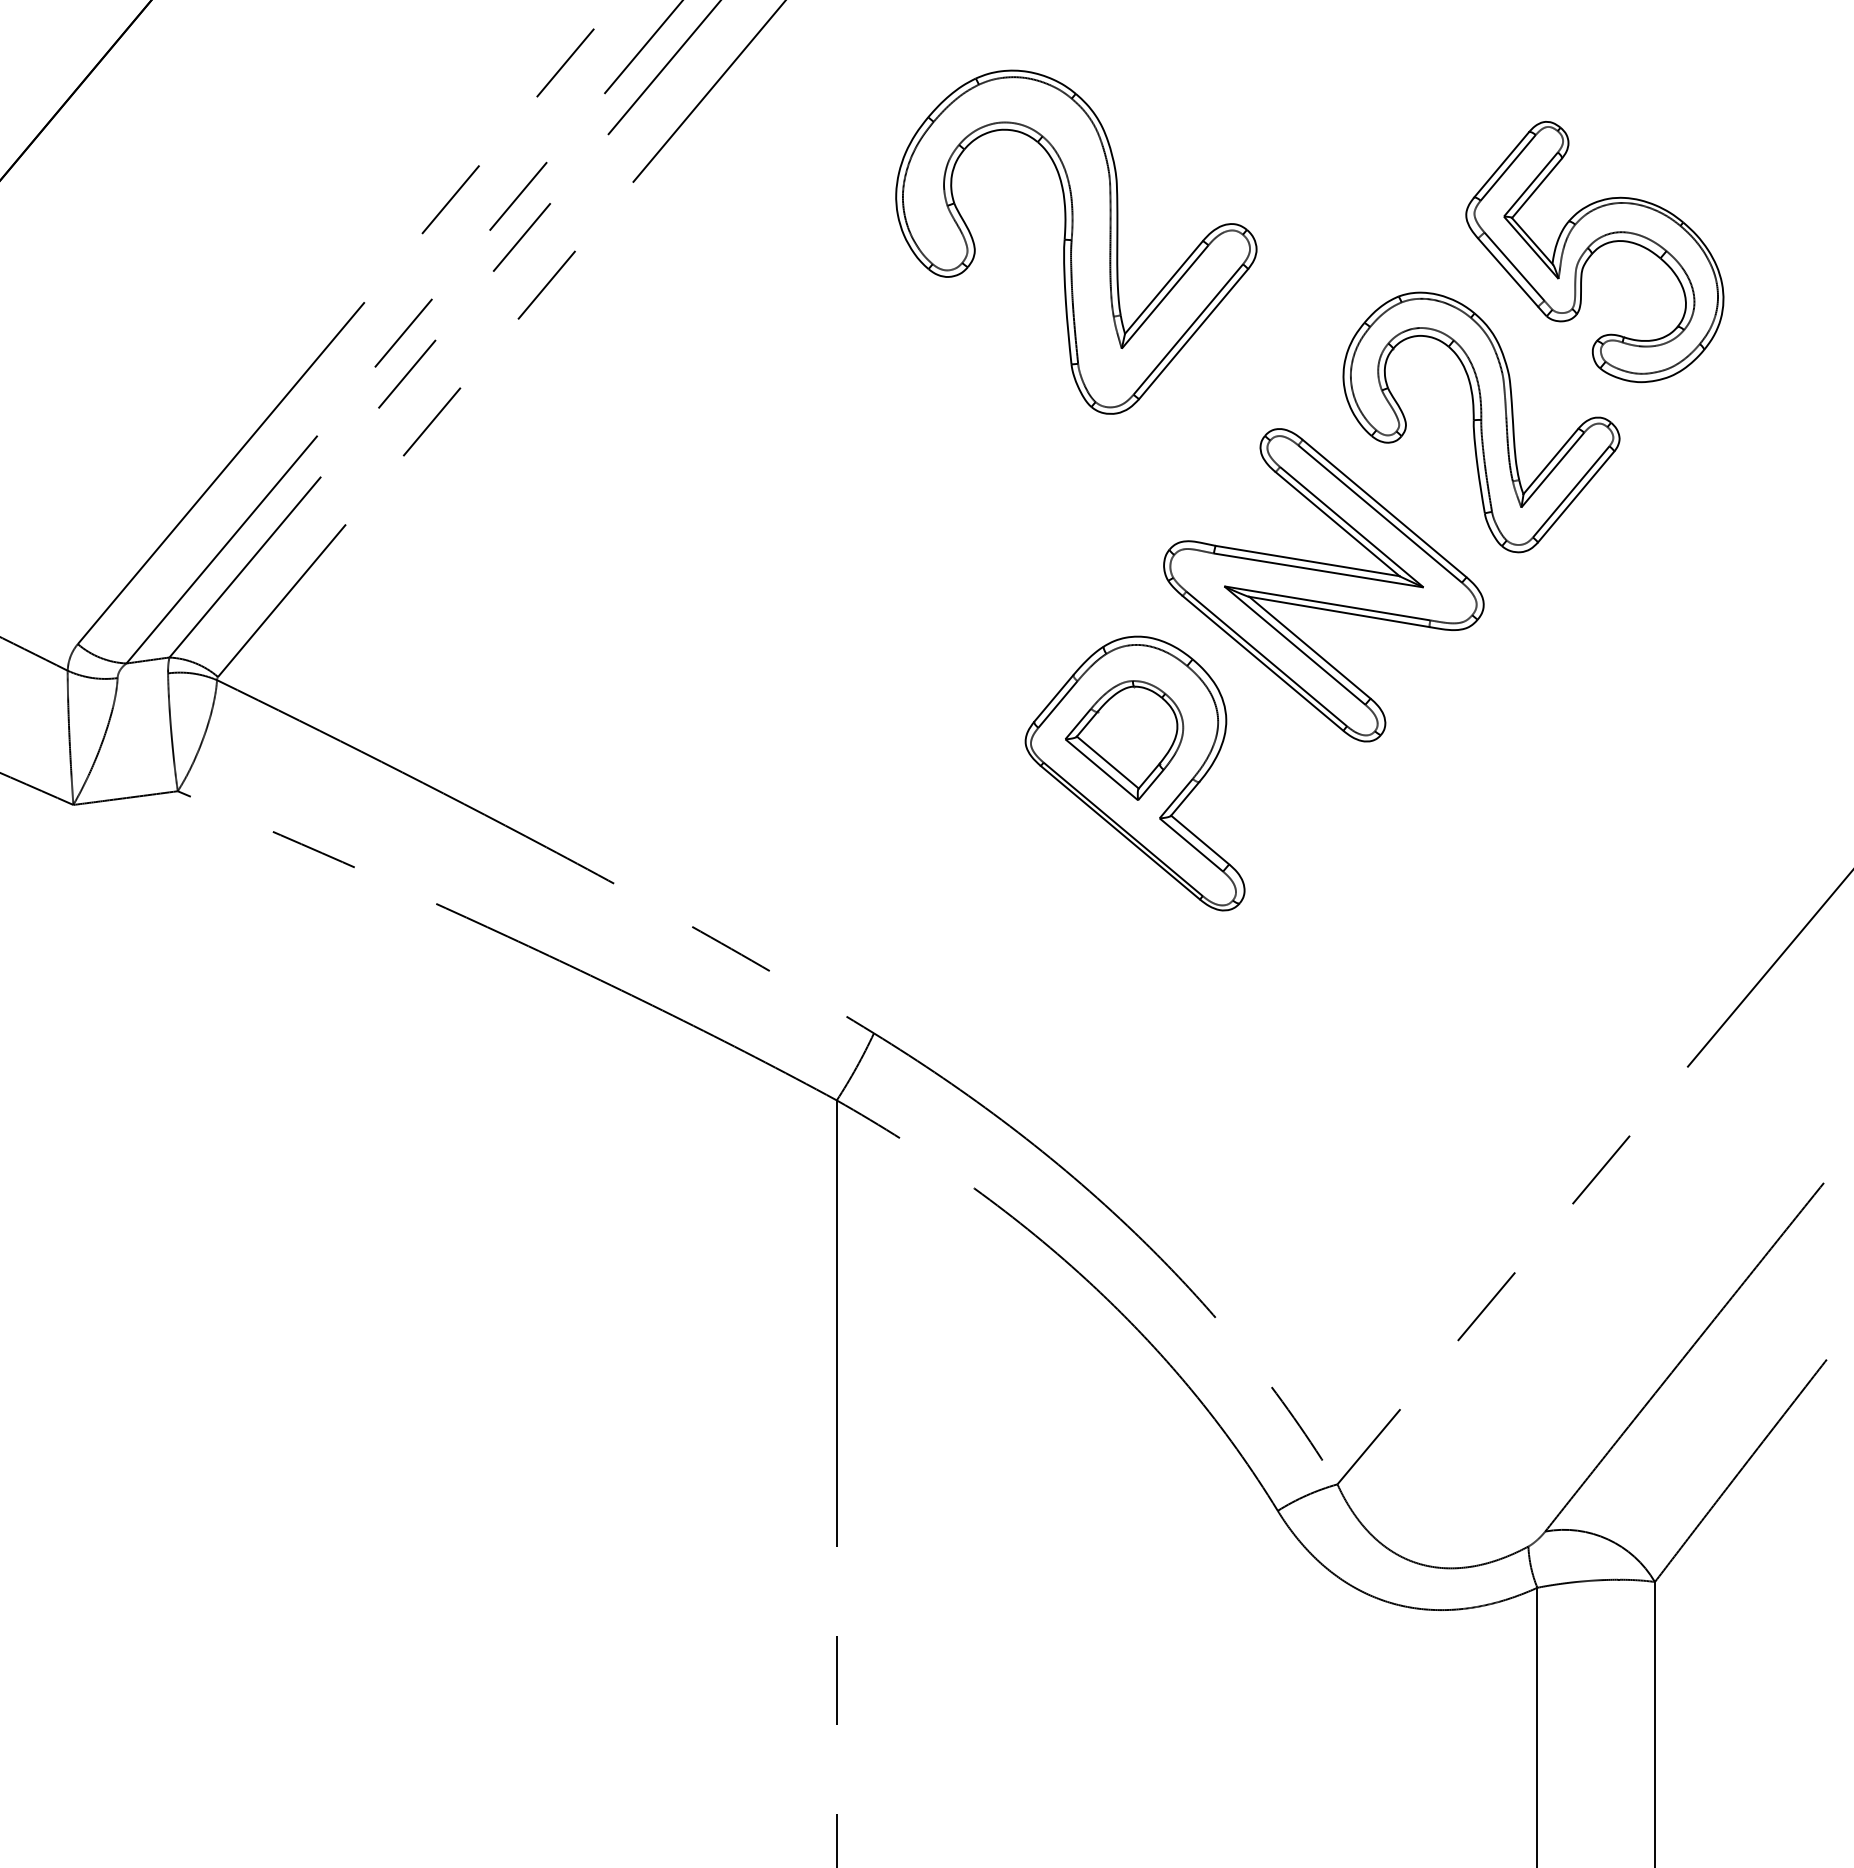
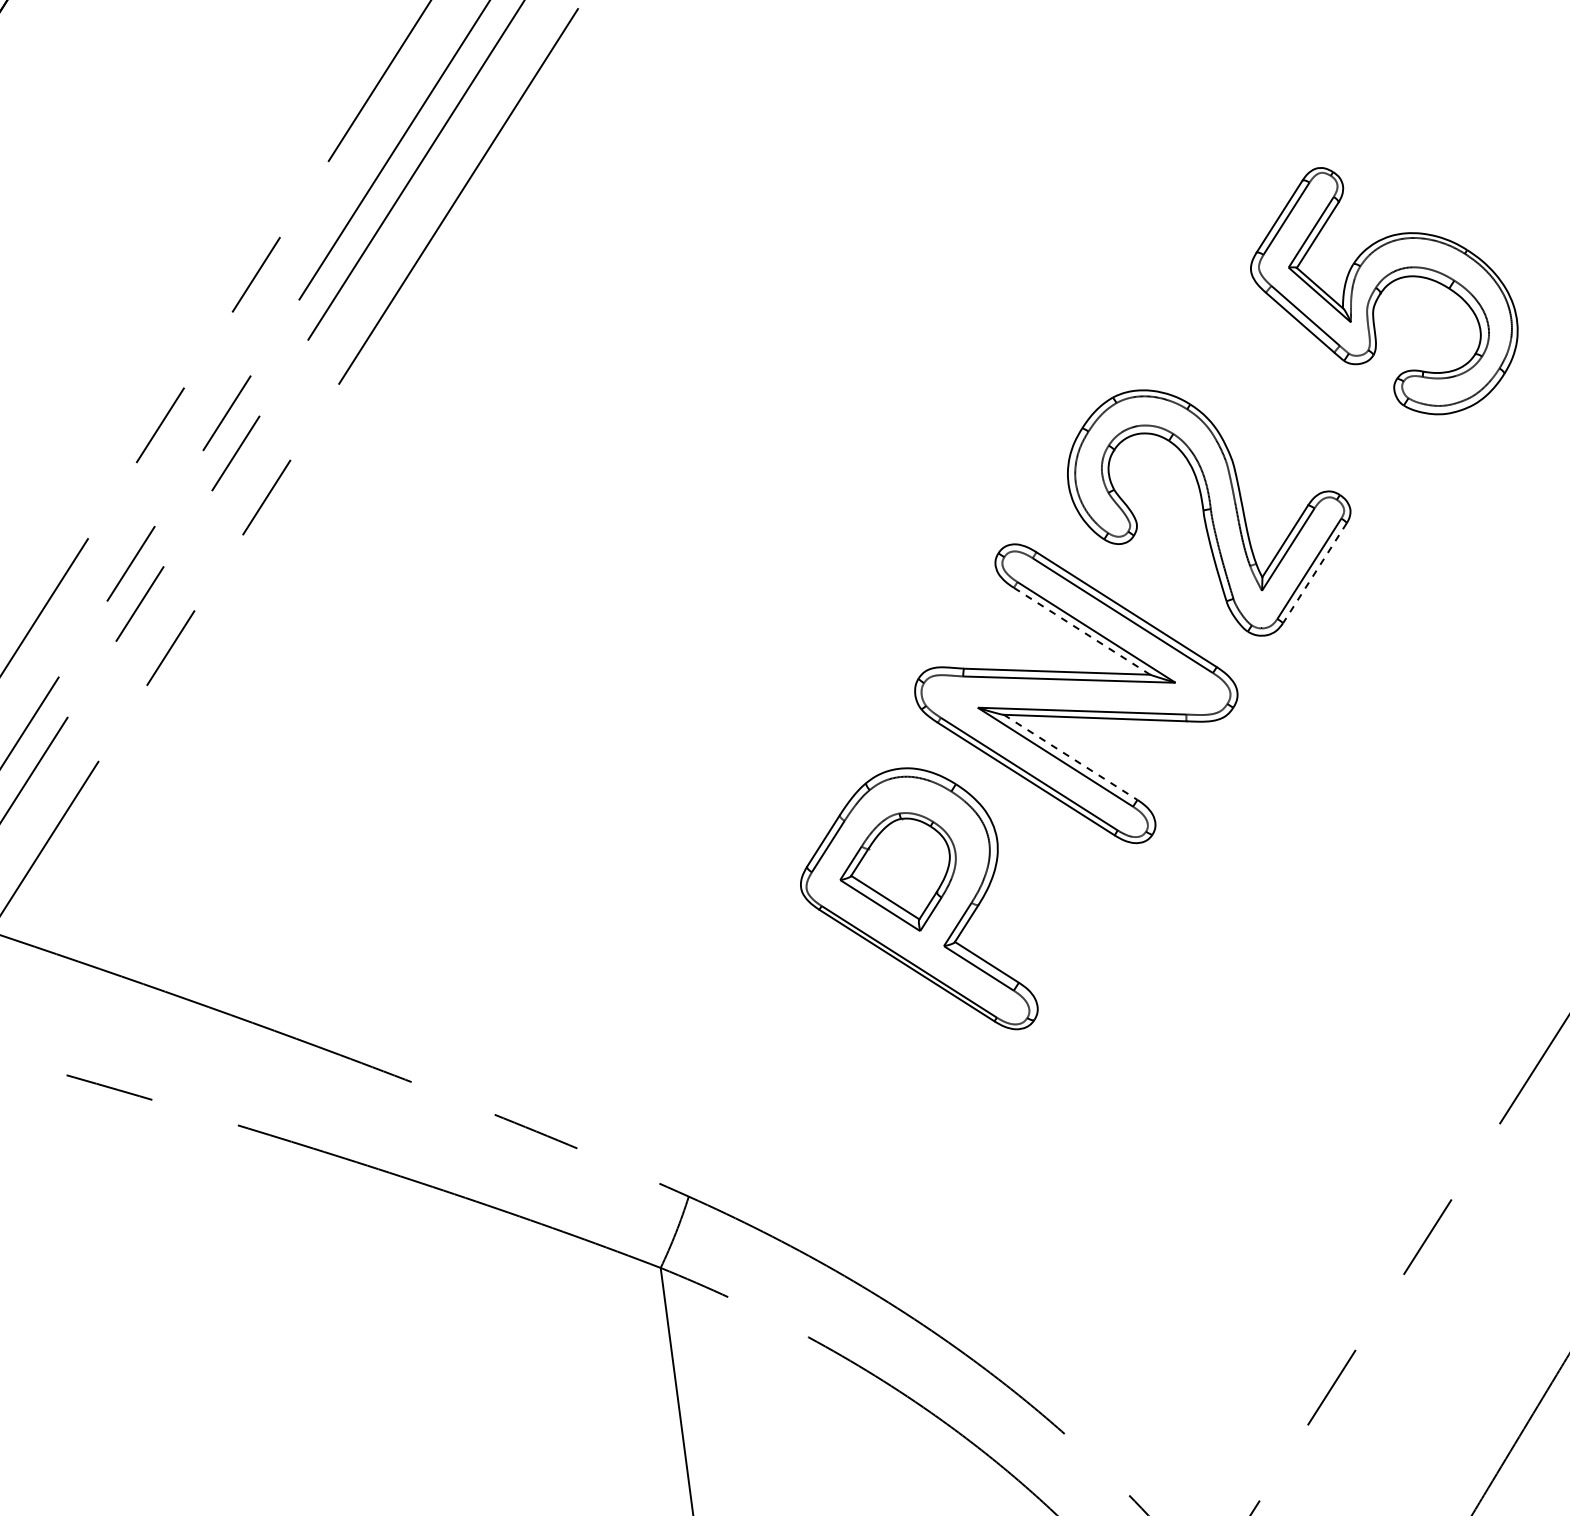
part: (1076, 241) -> (786, 385), removed
part: (1594, 252) -> (1383, 291), moved
line: (1575, 497) -> (1314, 573), solid -> dashed
line: (1337, 524) -> (1081, 631), solid -> dashed
line: (1310, 648) -> (1071, 758), solid -> dashed

